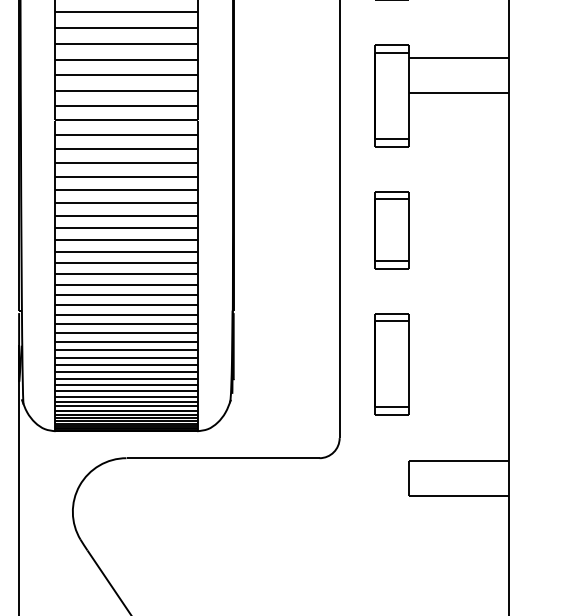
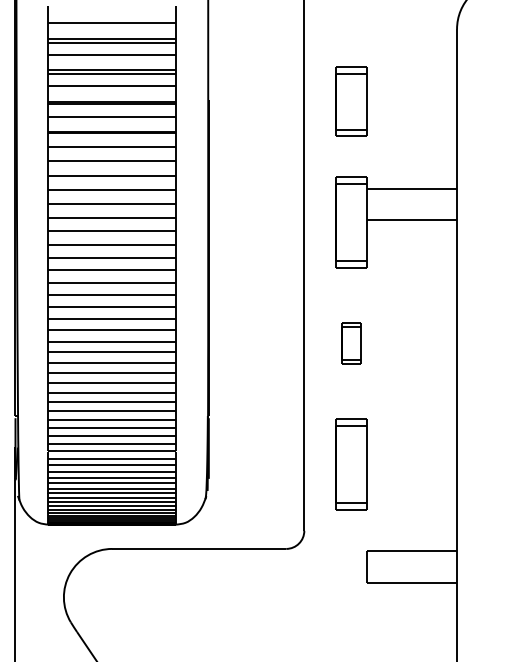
part: (392, 230) -> (351, 343), size x0.6

